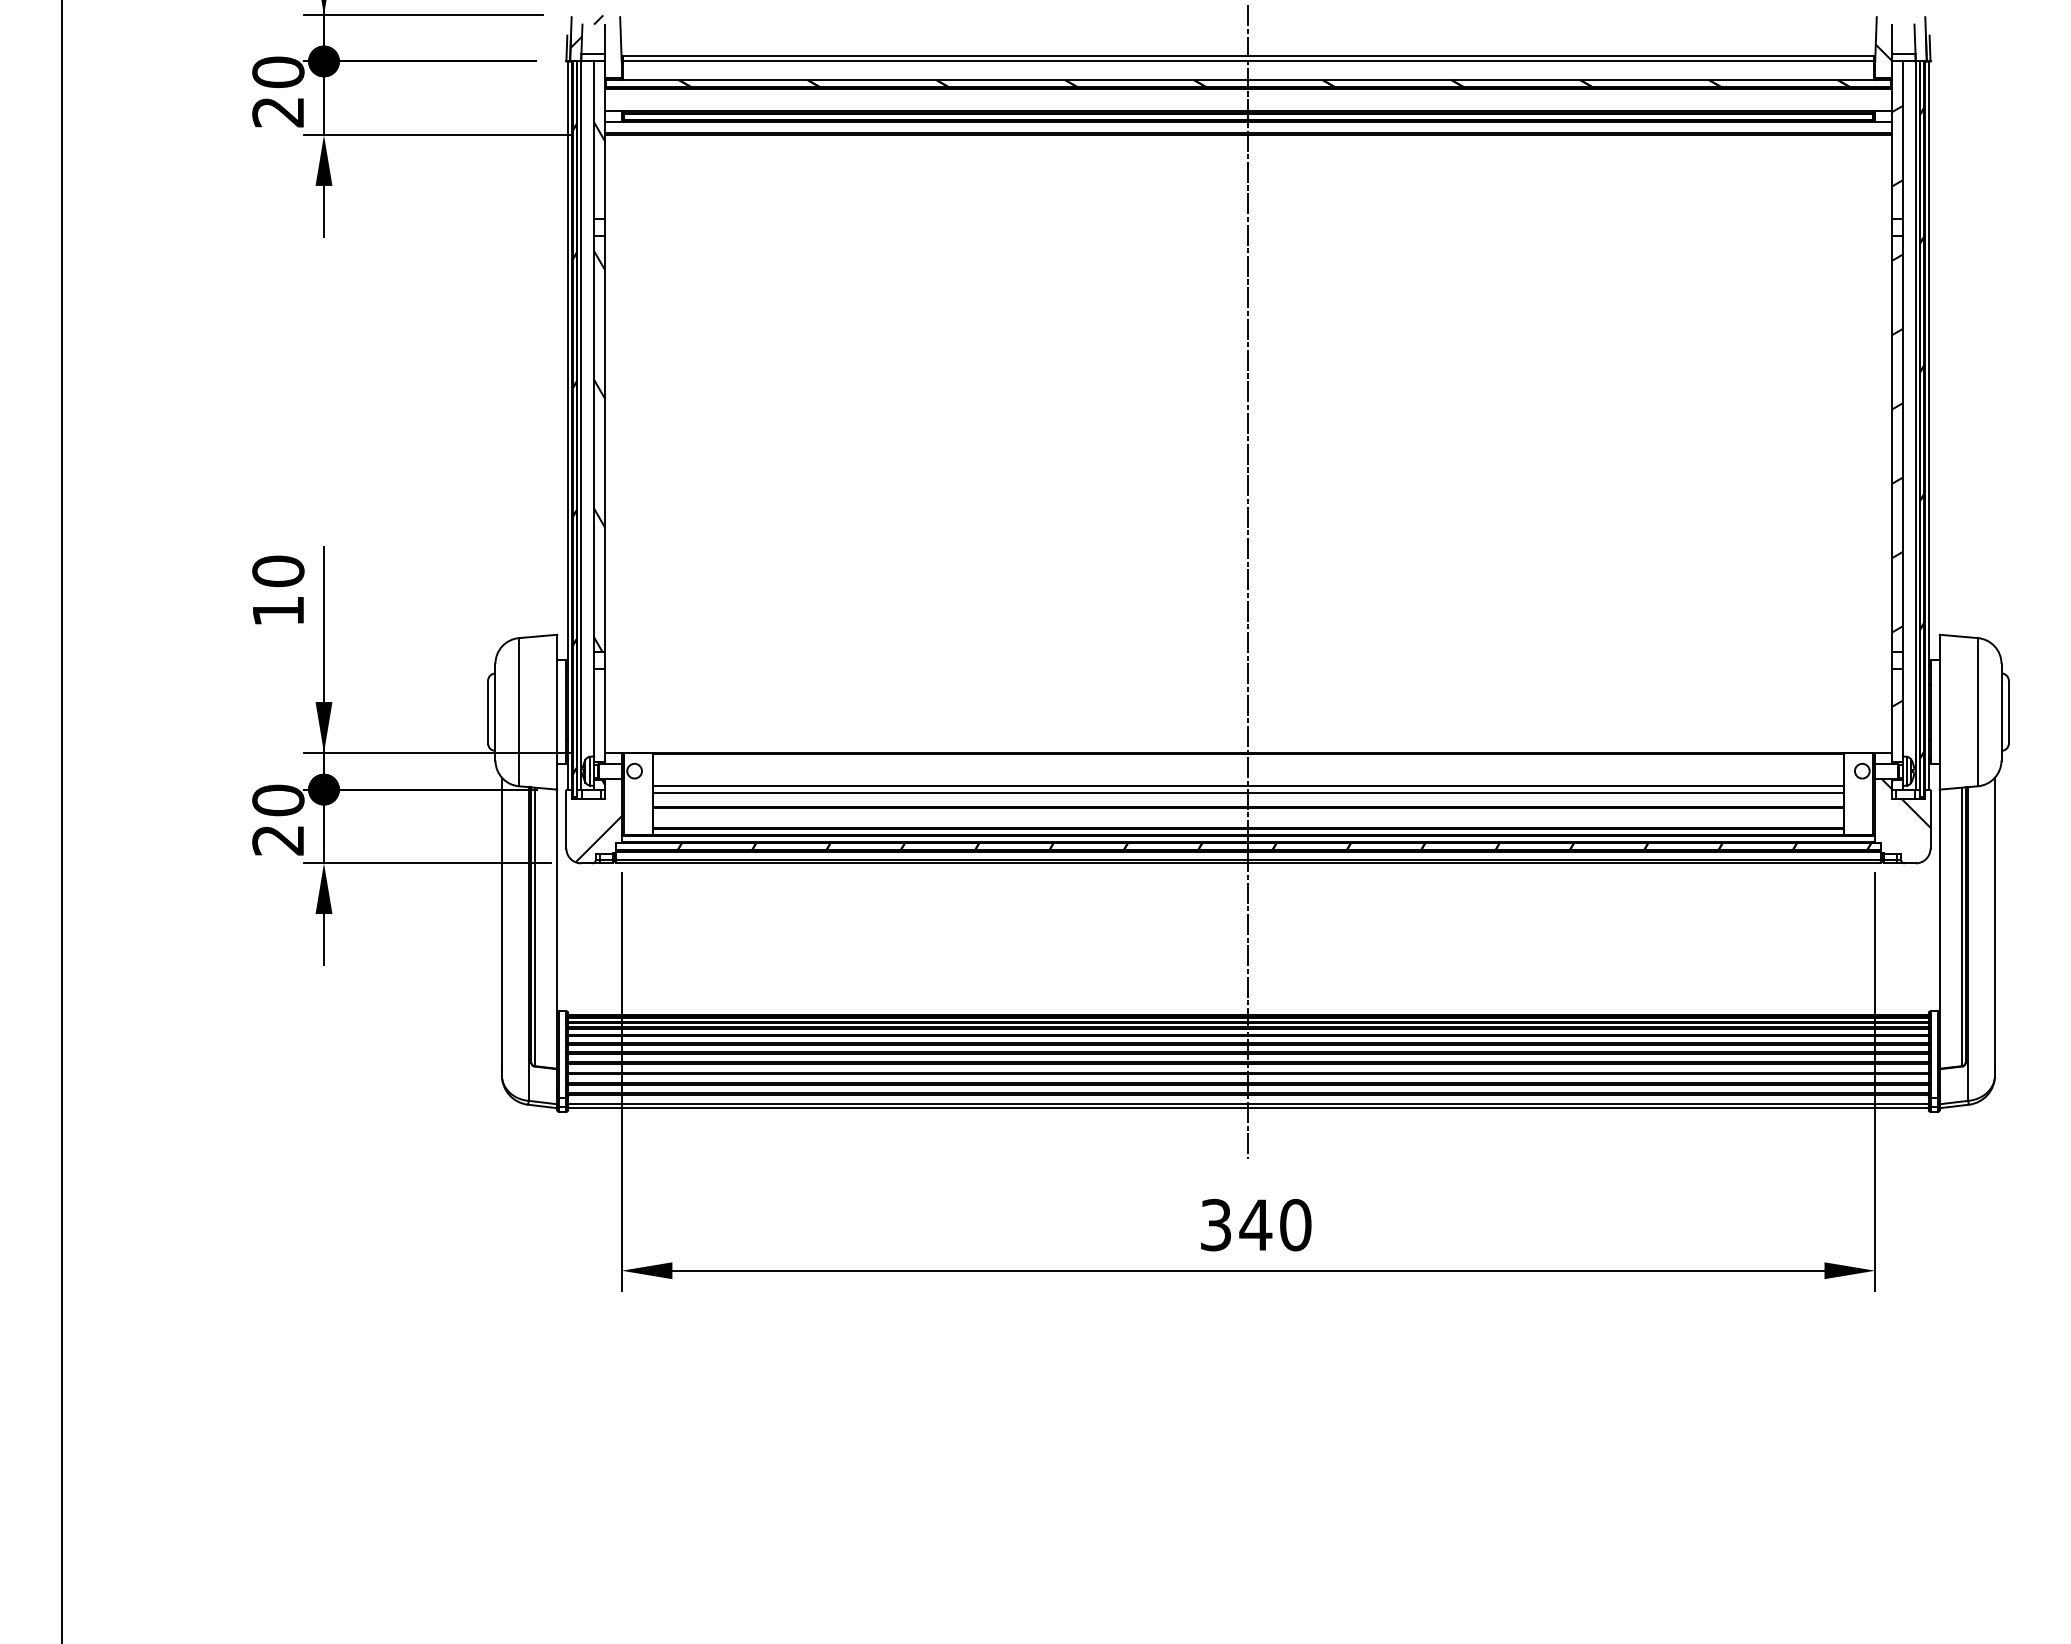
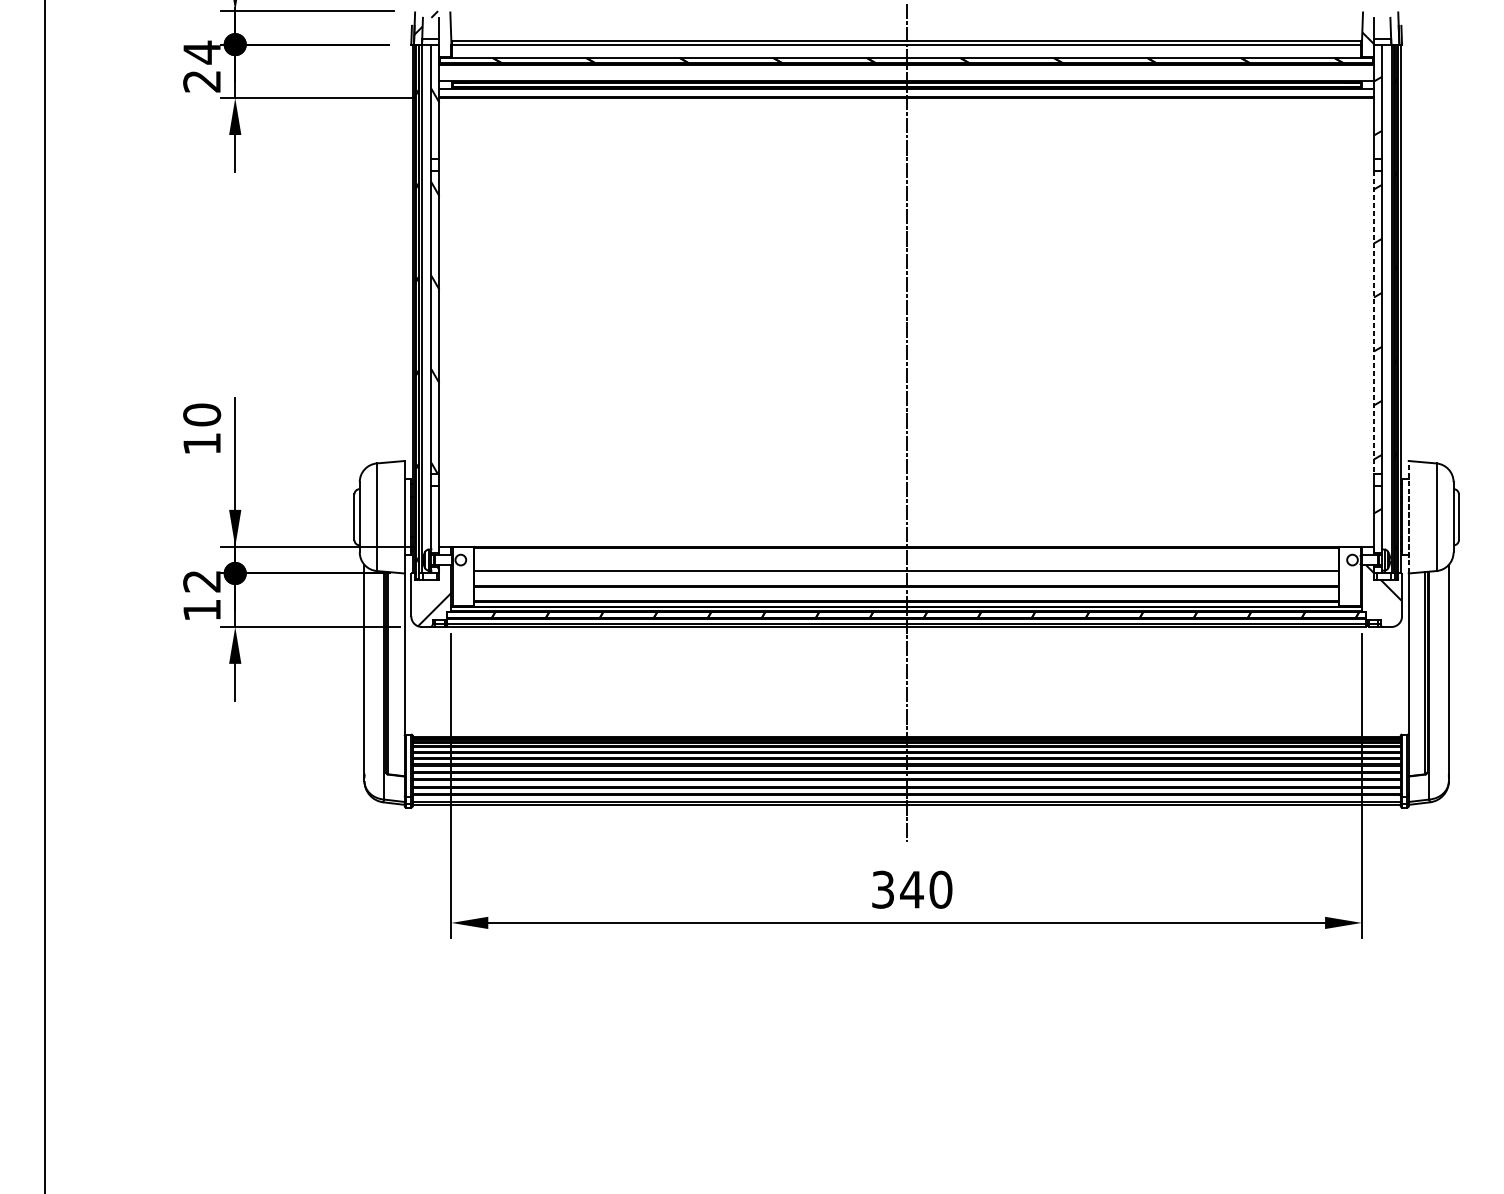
text: (278, 72) -> (202, 52), 20 -> 24
line: (1891, 444) -> (1373, 322), solid -> dashed
line: (1939, 711) -> (1408, 516), solid -> dashed
line: (1248, 793) -> (906, 576), removed
text: (278, 819) -> (202, 595), 20 -> 12

